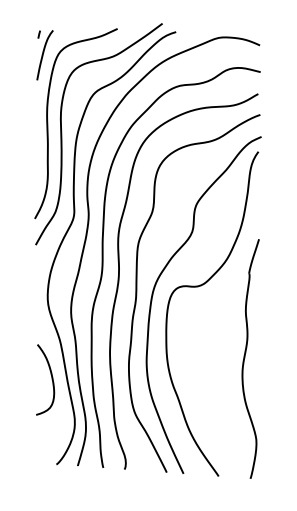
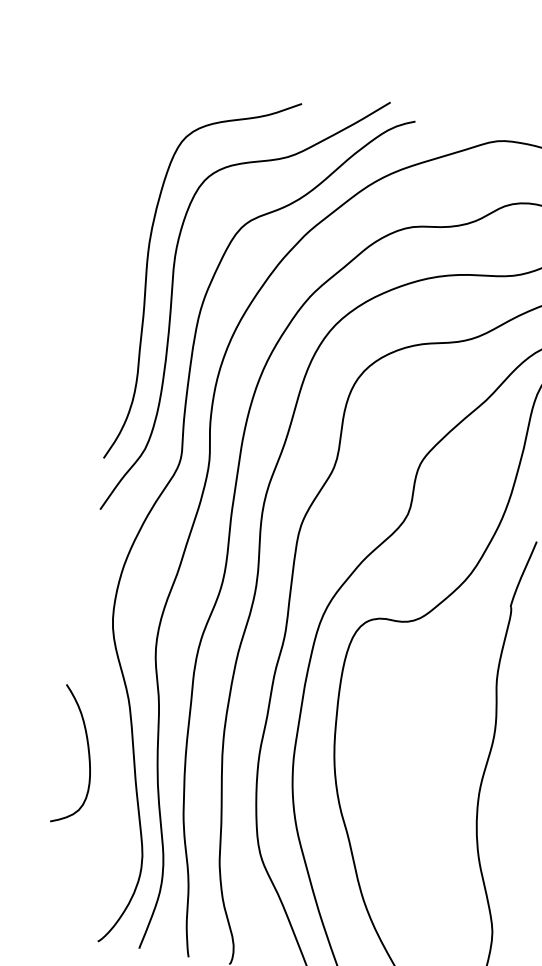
part: (44, 55) -> (154, 141), removed
curve: (51, 379) -> (86, 755), moved

